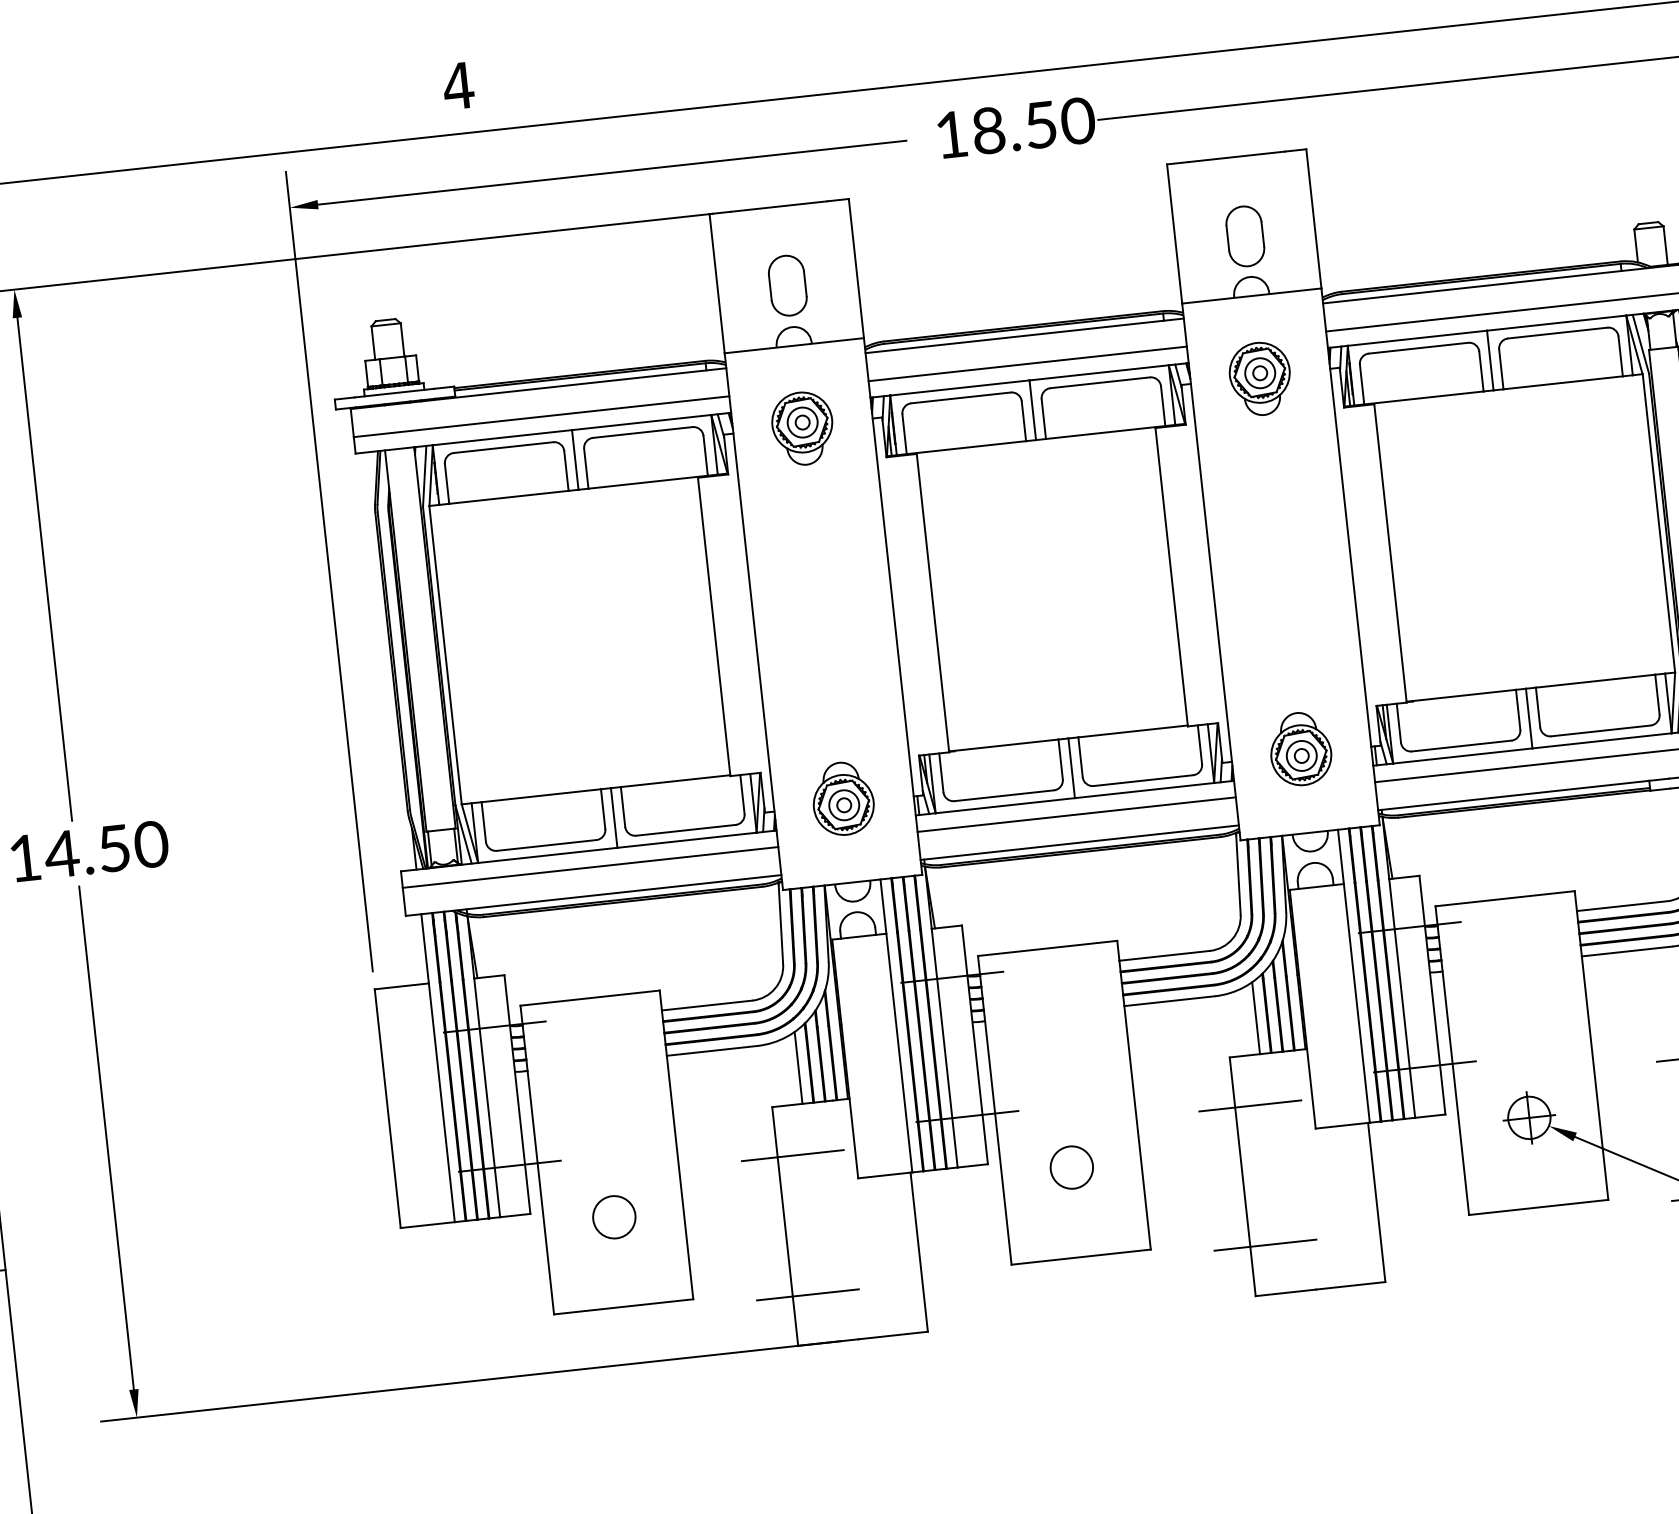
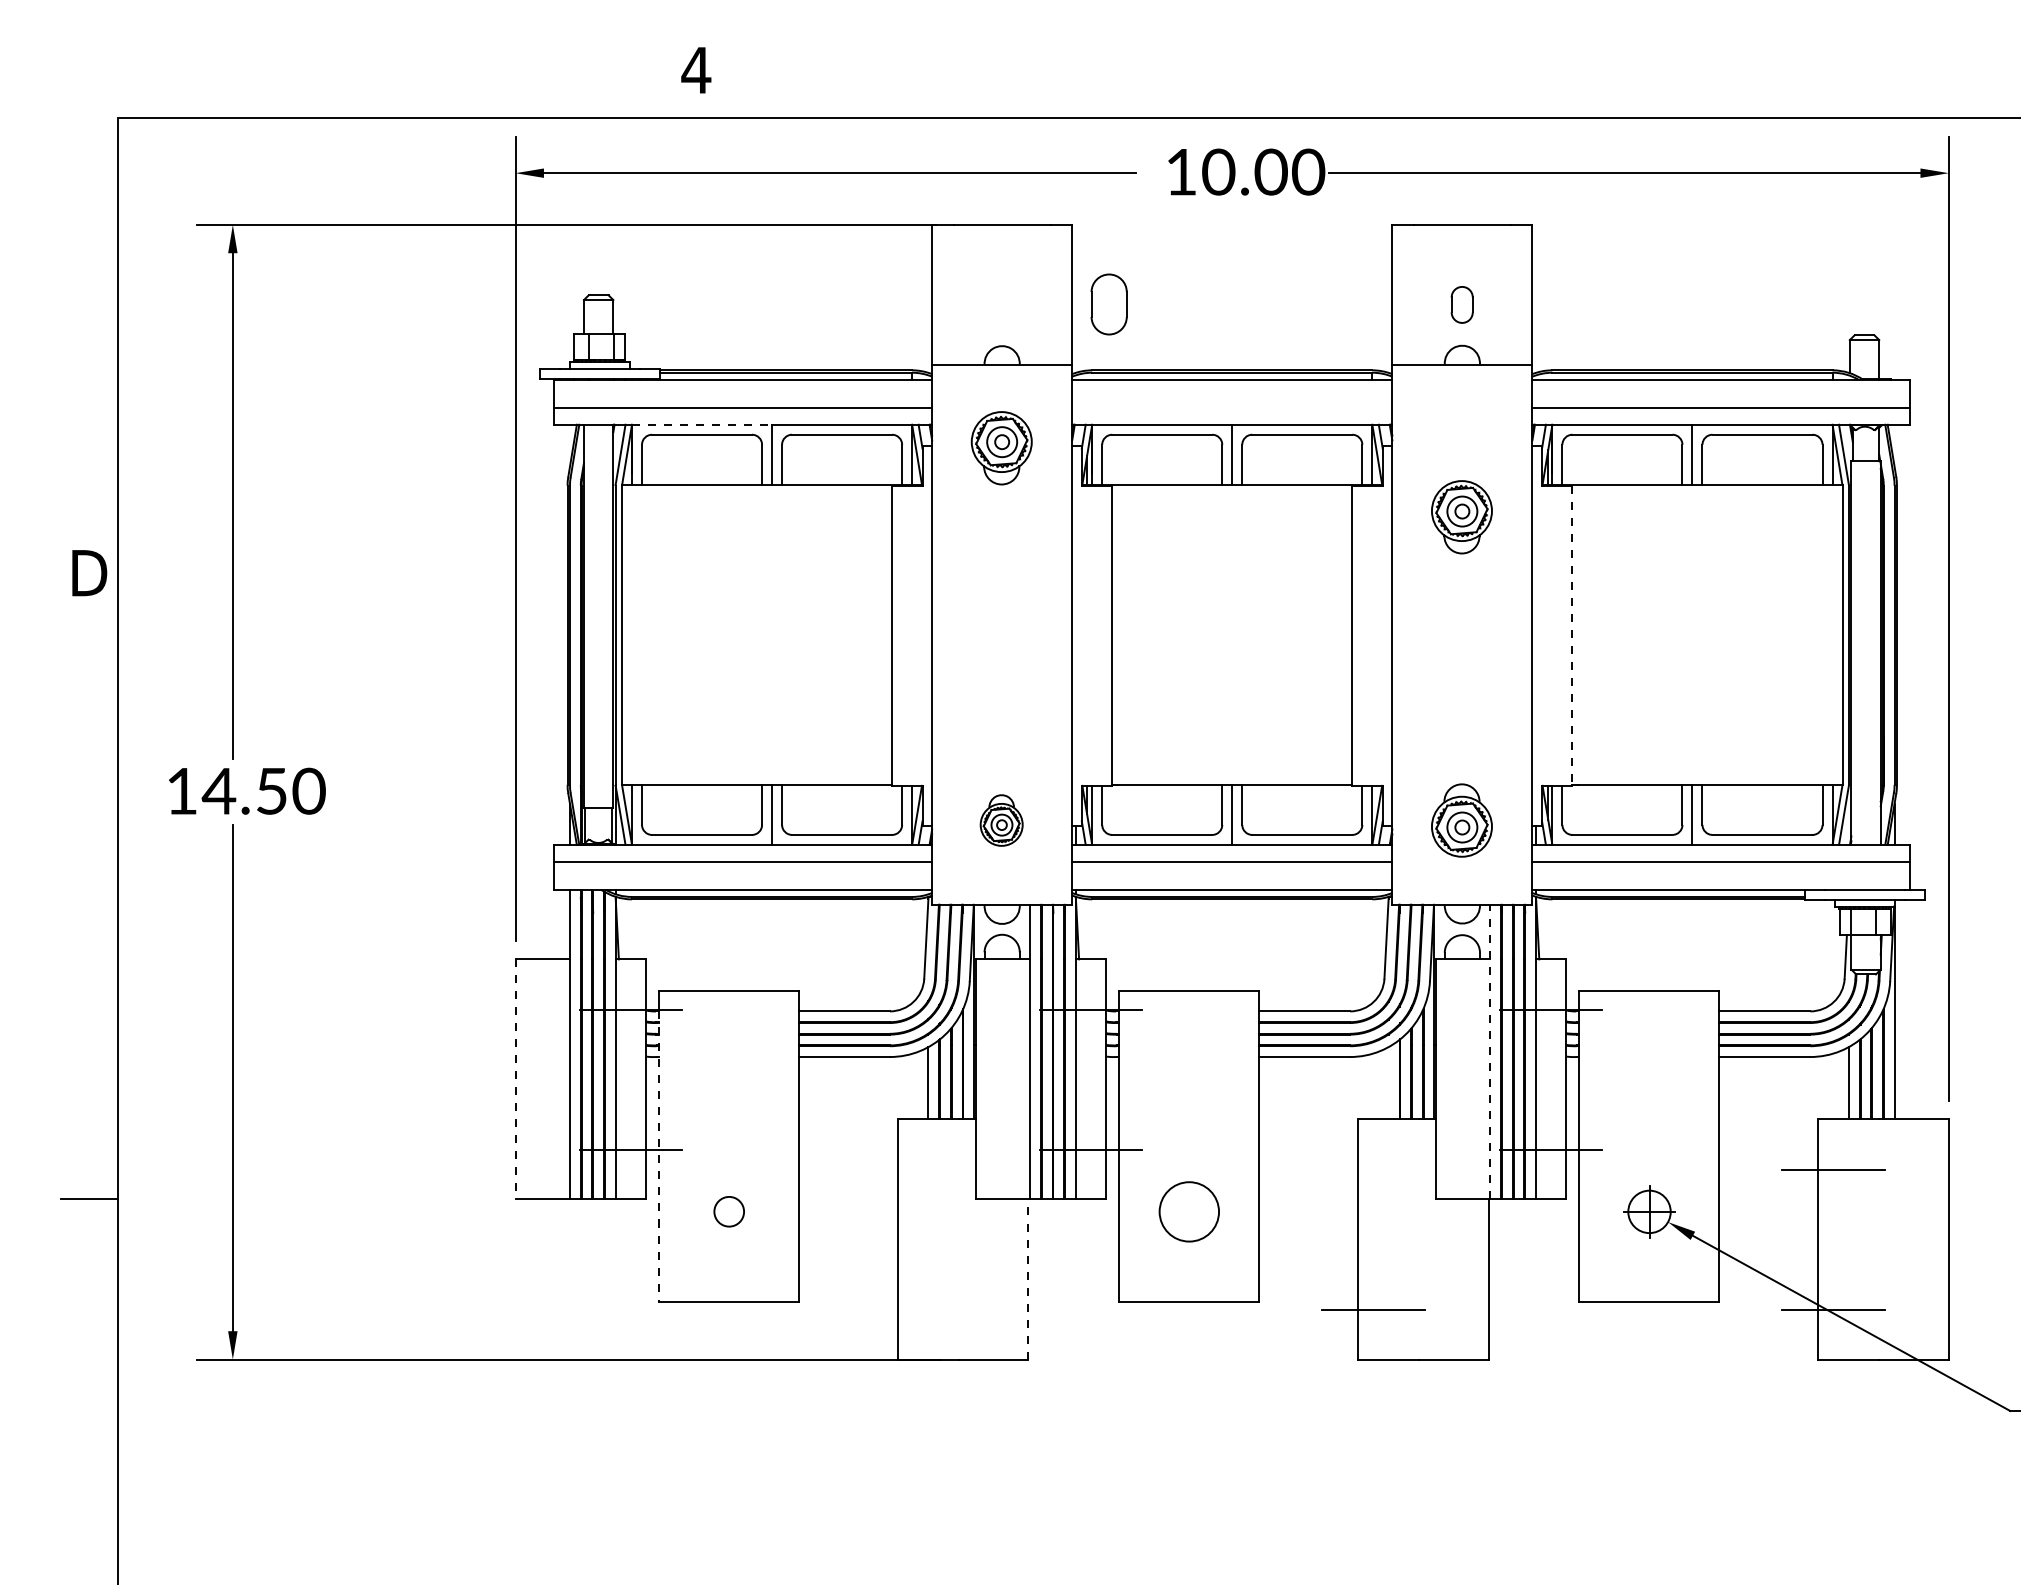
text: (1014, 127) -> (1244, 171), 18.50 -> 10.00
part: (1244, 236) -> (1461, 304), size x0.6
part: (787, 285) -> (1108, 304), moved
line: (1028, 364) -> (1232, 408), removed
part: (1259, 379) -> (1461, 517), moved
line: (502, 437) -> (702, 424), solid -> dashed
line: (1390, 554) -> (1572, 636), solid -> dashed
part: (842, 798) -> (1001, 820), size x0.7
line: (1353, 975) -> (1490, 1051), solid -> dashed
line: (1256, 1018) -> (1388, 1083), removed
line: (1250, 1105) -> (1373, 1169), removed
line: (387, 1108) -> (515, 1079), solid -> dashed
line: (792, 1155) -> (912, 1169), removed
circle: (1071, 1167) -> (1189, 1211), size x1.4
line: (538, 1170) -> (658, 1157), solid -> dashed
circle: (614, 1216) -> (729, 1211), size x0.7
line: (919, 1252) -> (1028, 1279), solid -> dashed
line: (807, 1294) -> (912, 1309), removed

